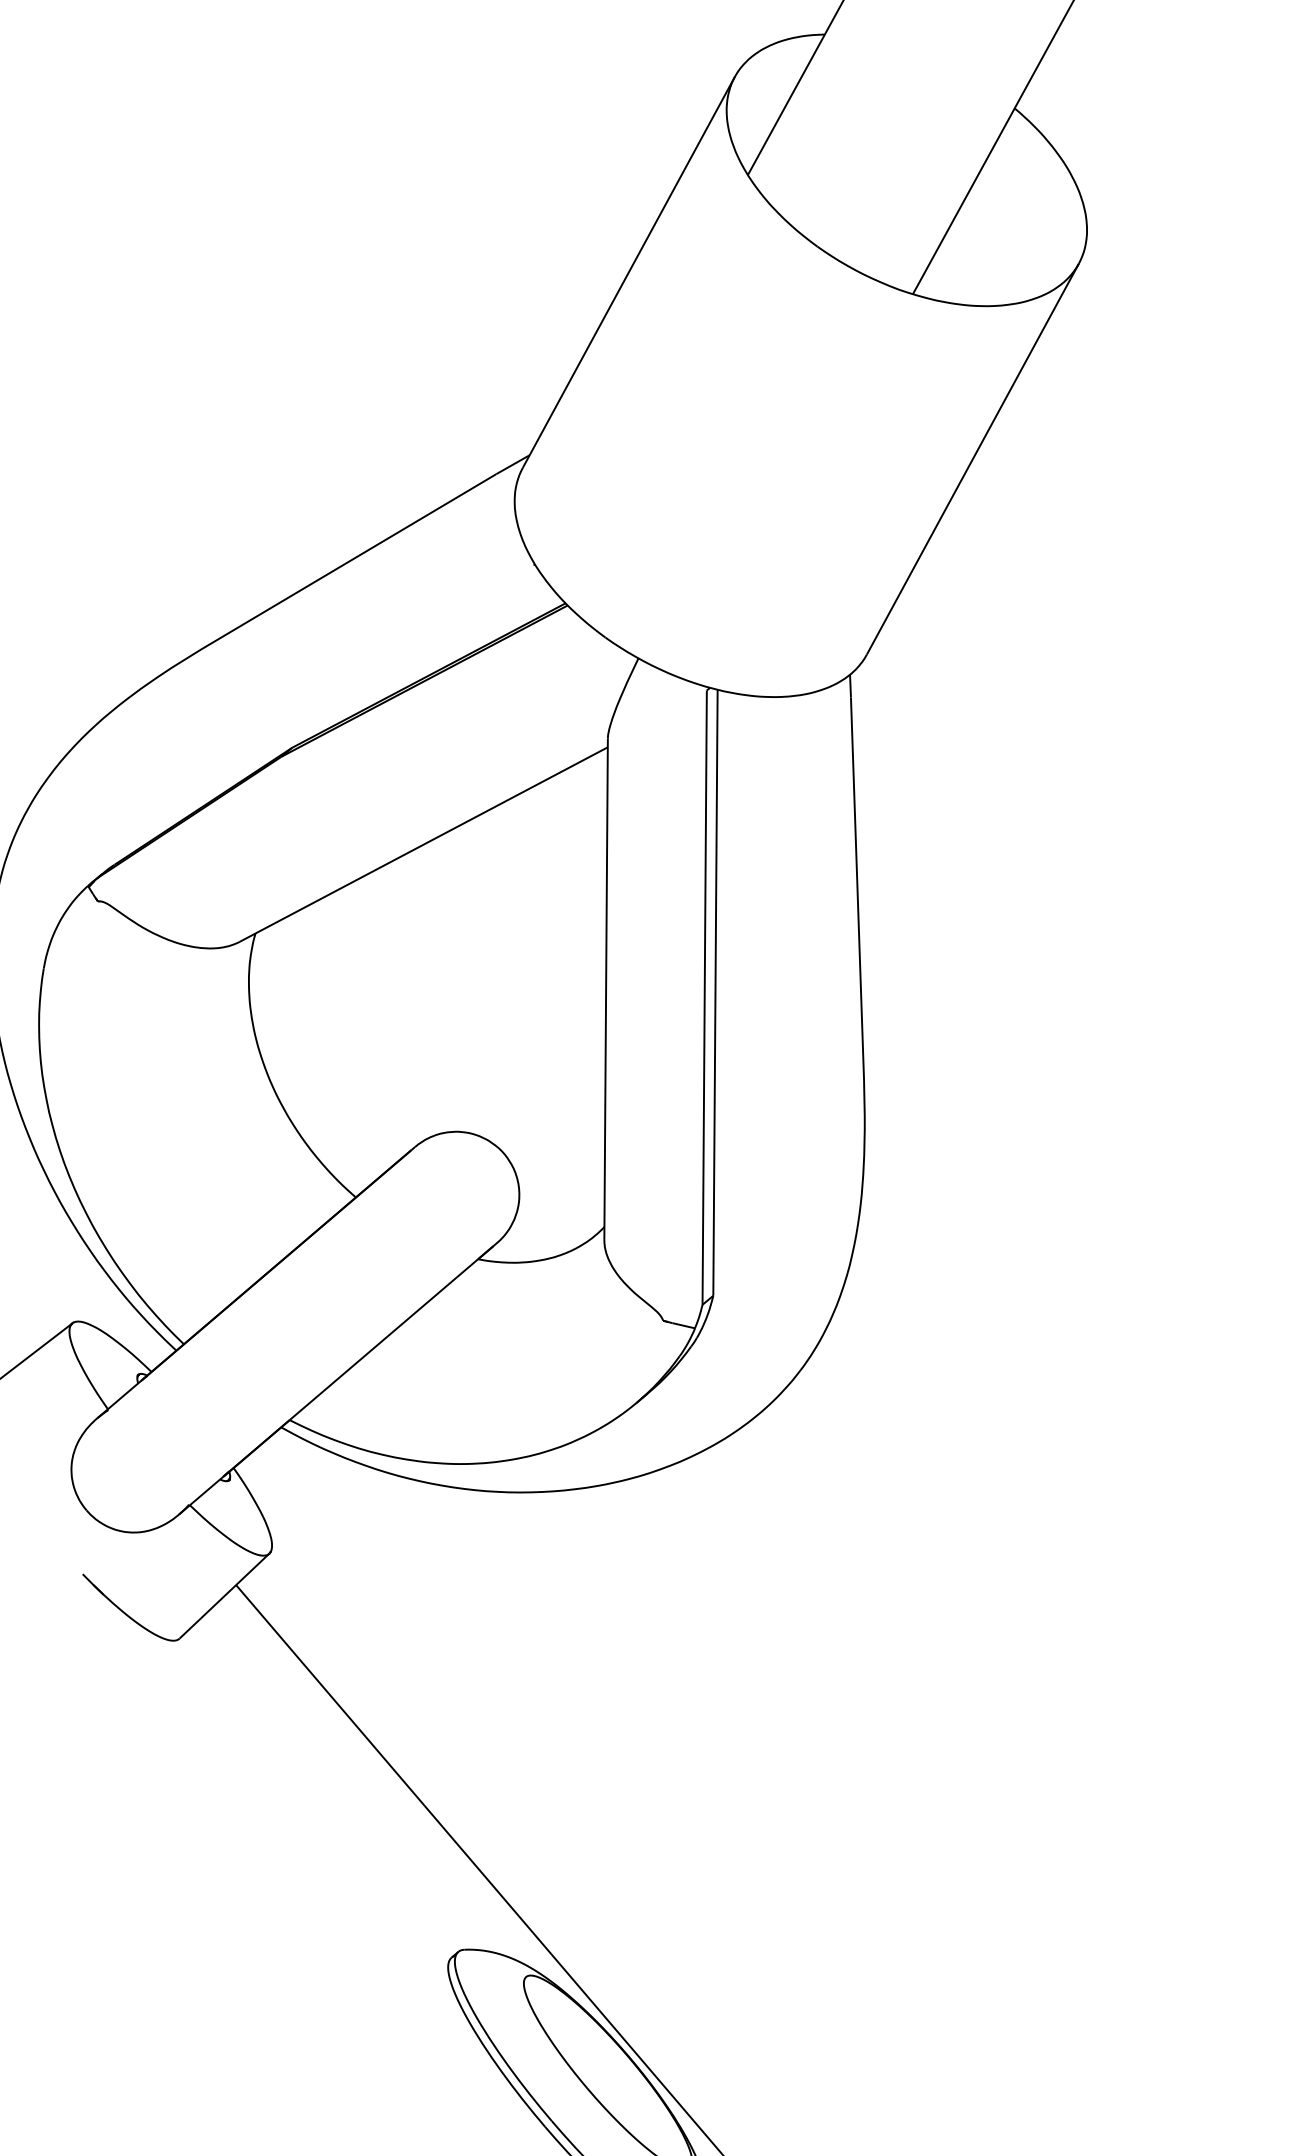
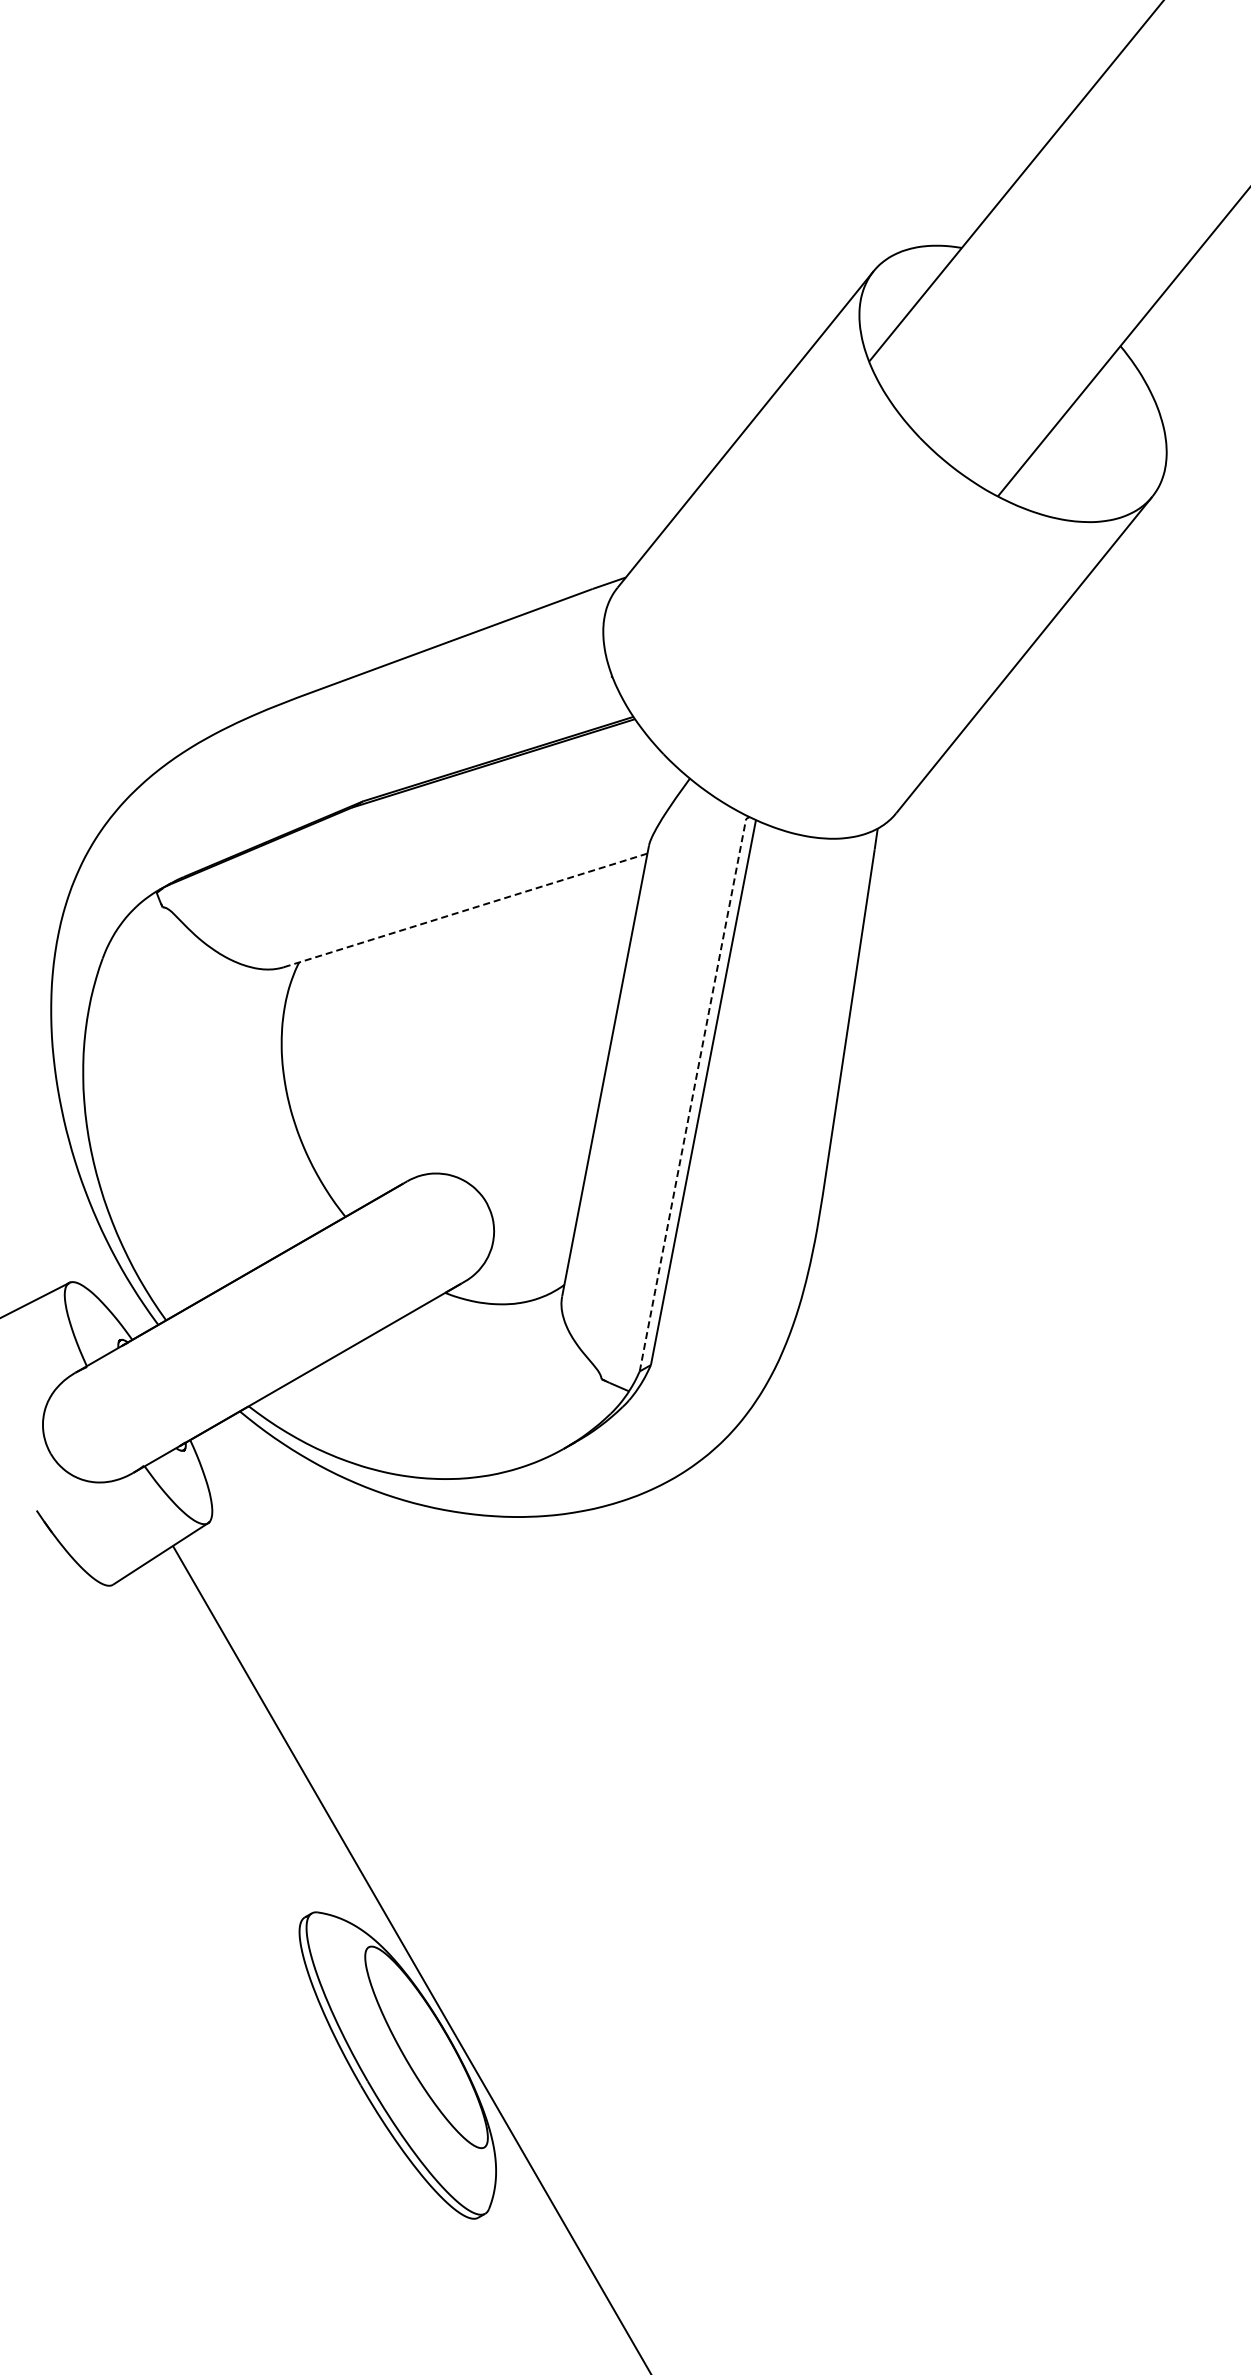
line: (423, 844) -> (465, 910), solid -> dashed
line: (705, 996) -> (693, 1094), solid -> dashed

